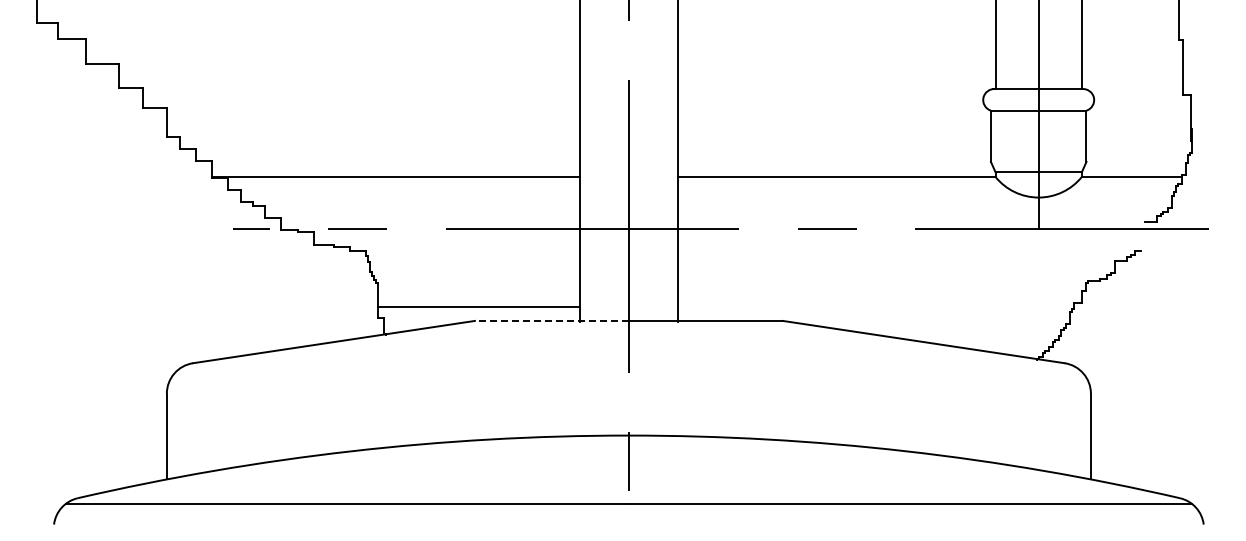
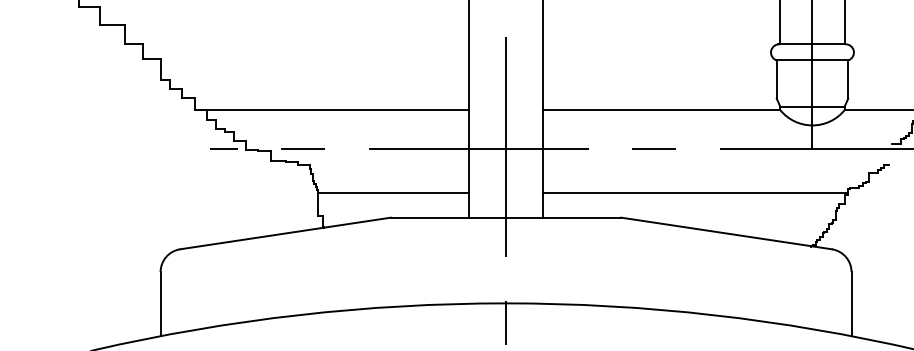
line: (881, 287) -> (694, 192), added
line: (478, 306) -> (393, 192), moved
line: (551, 320) -> (448, 217), dashed -> solid

